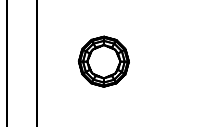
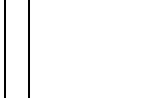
part: (103, 61) -> (79, 47), removed

